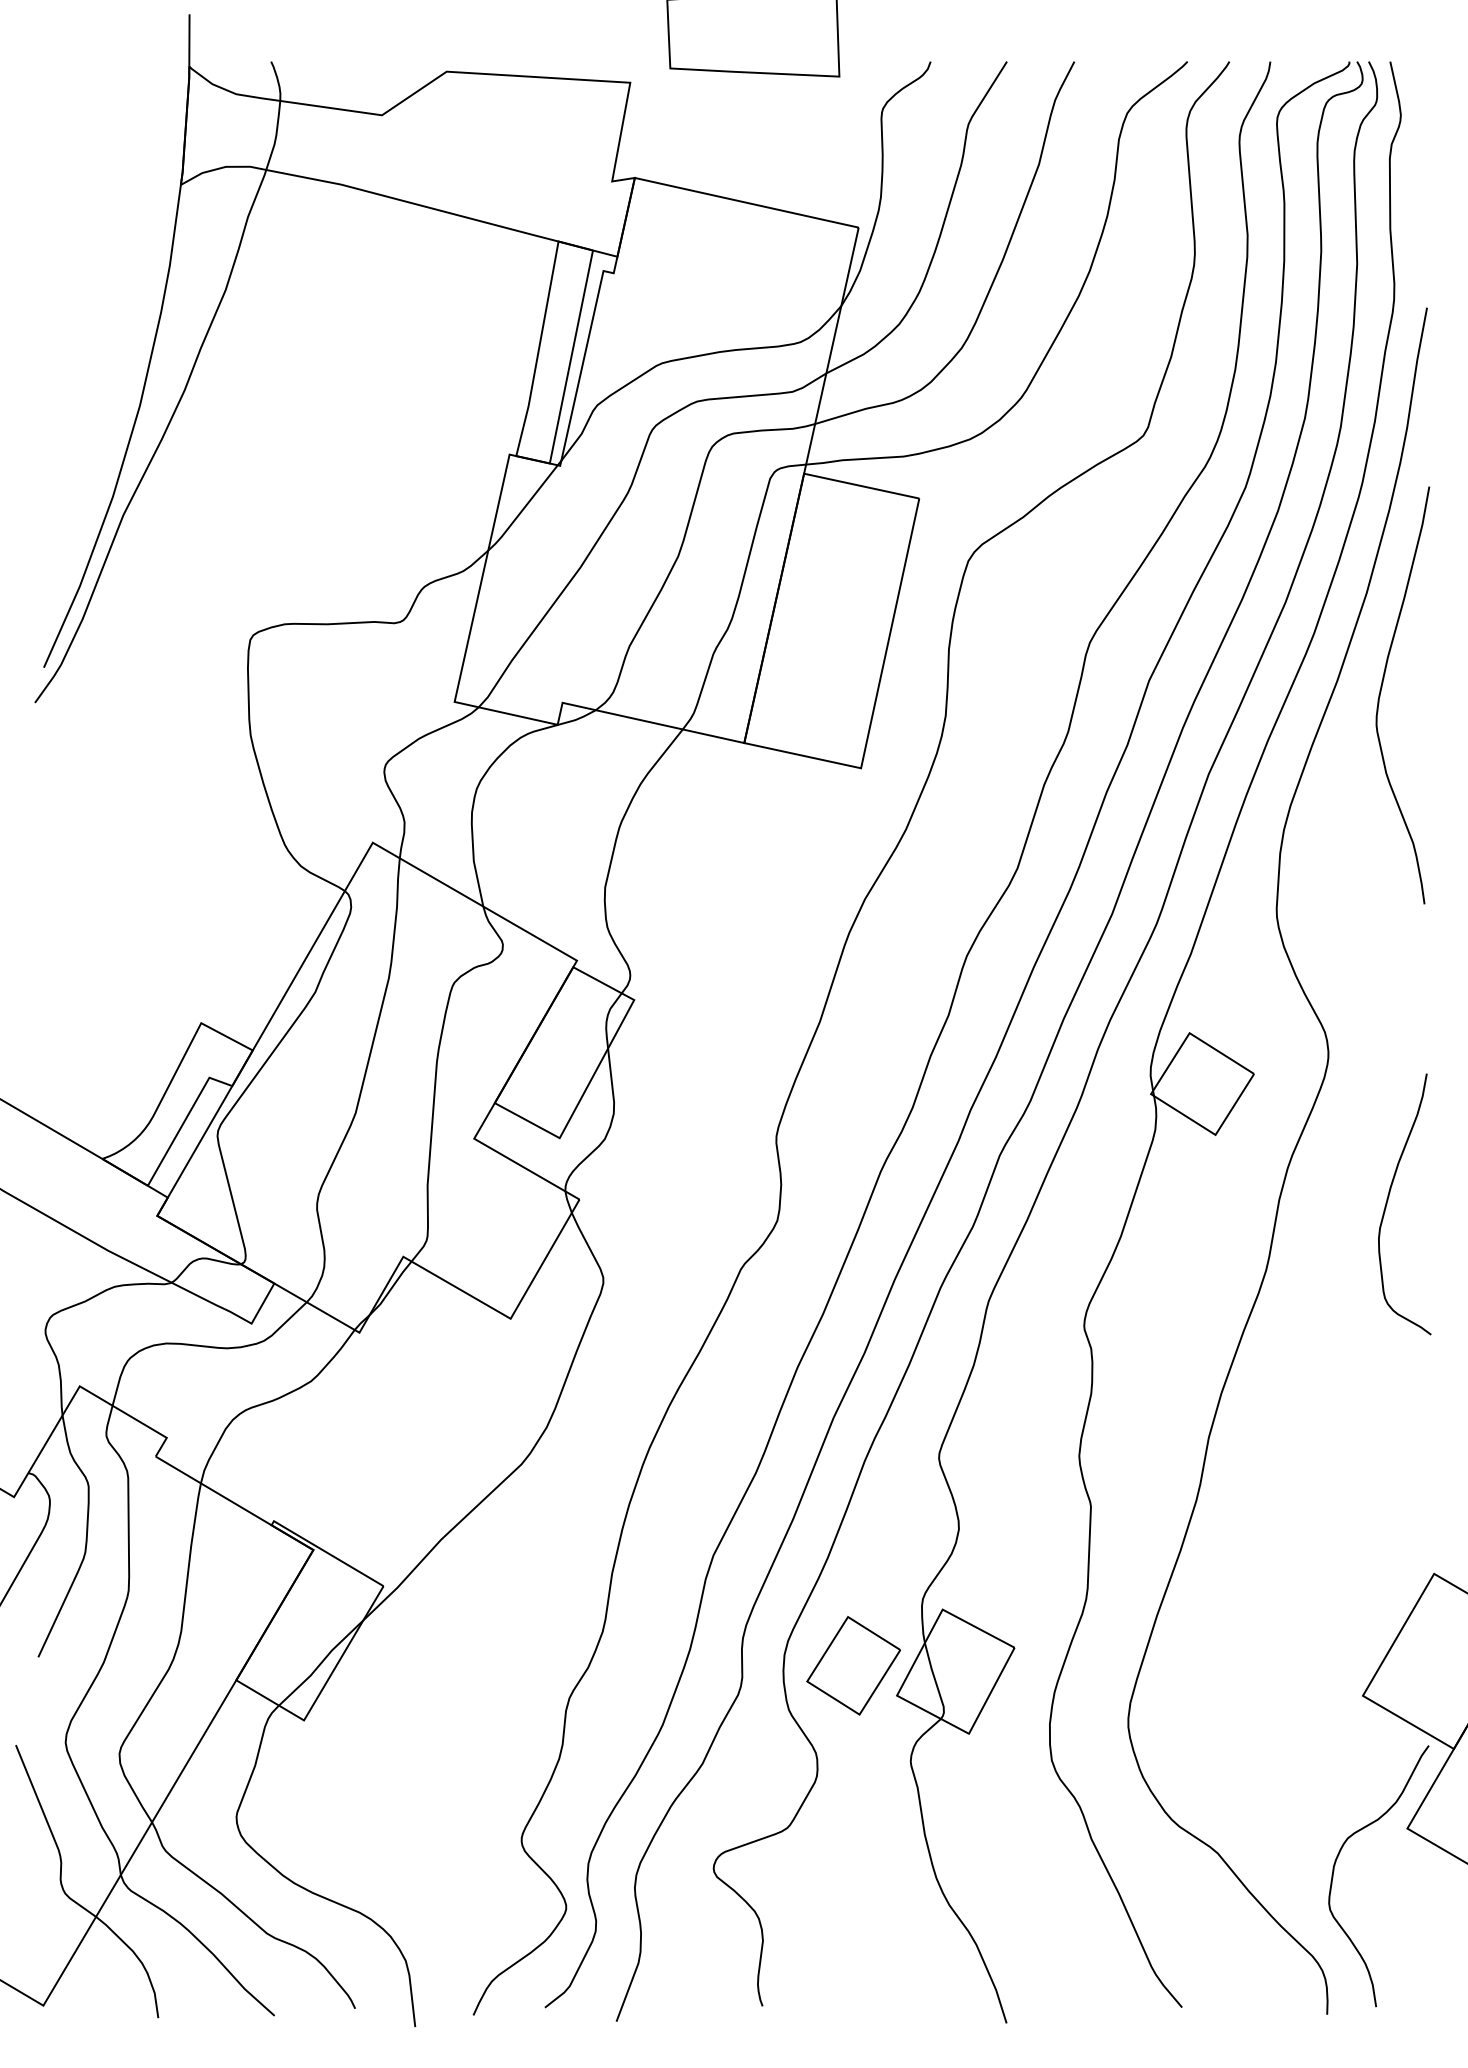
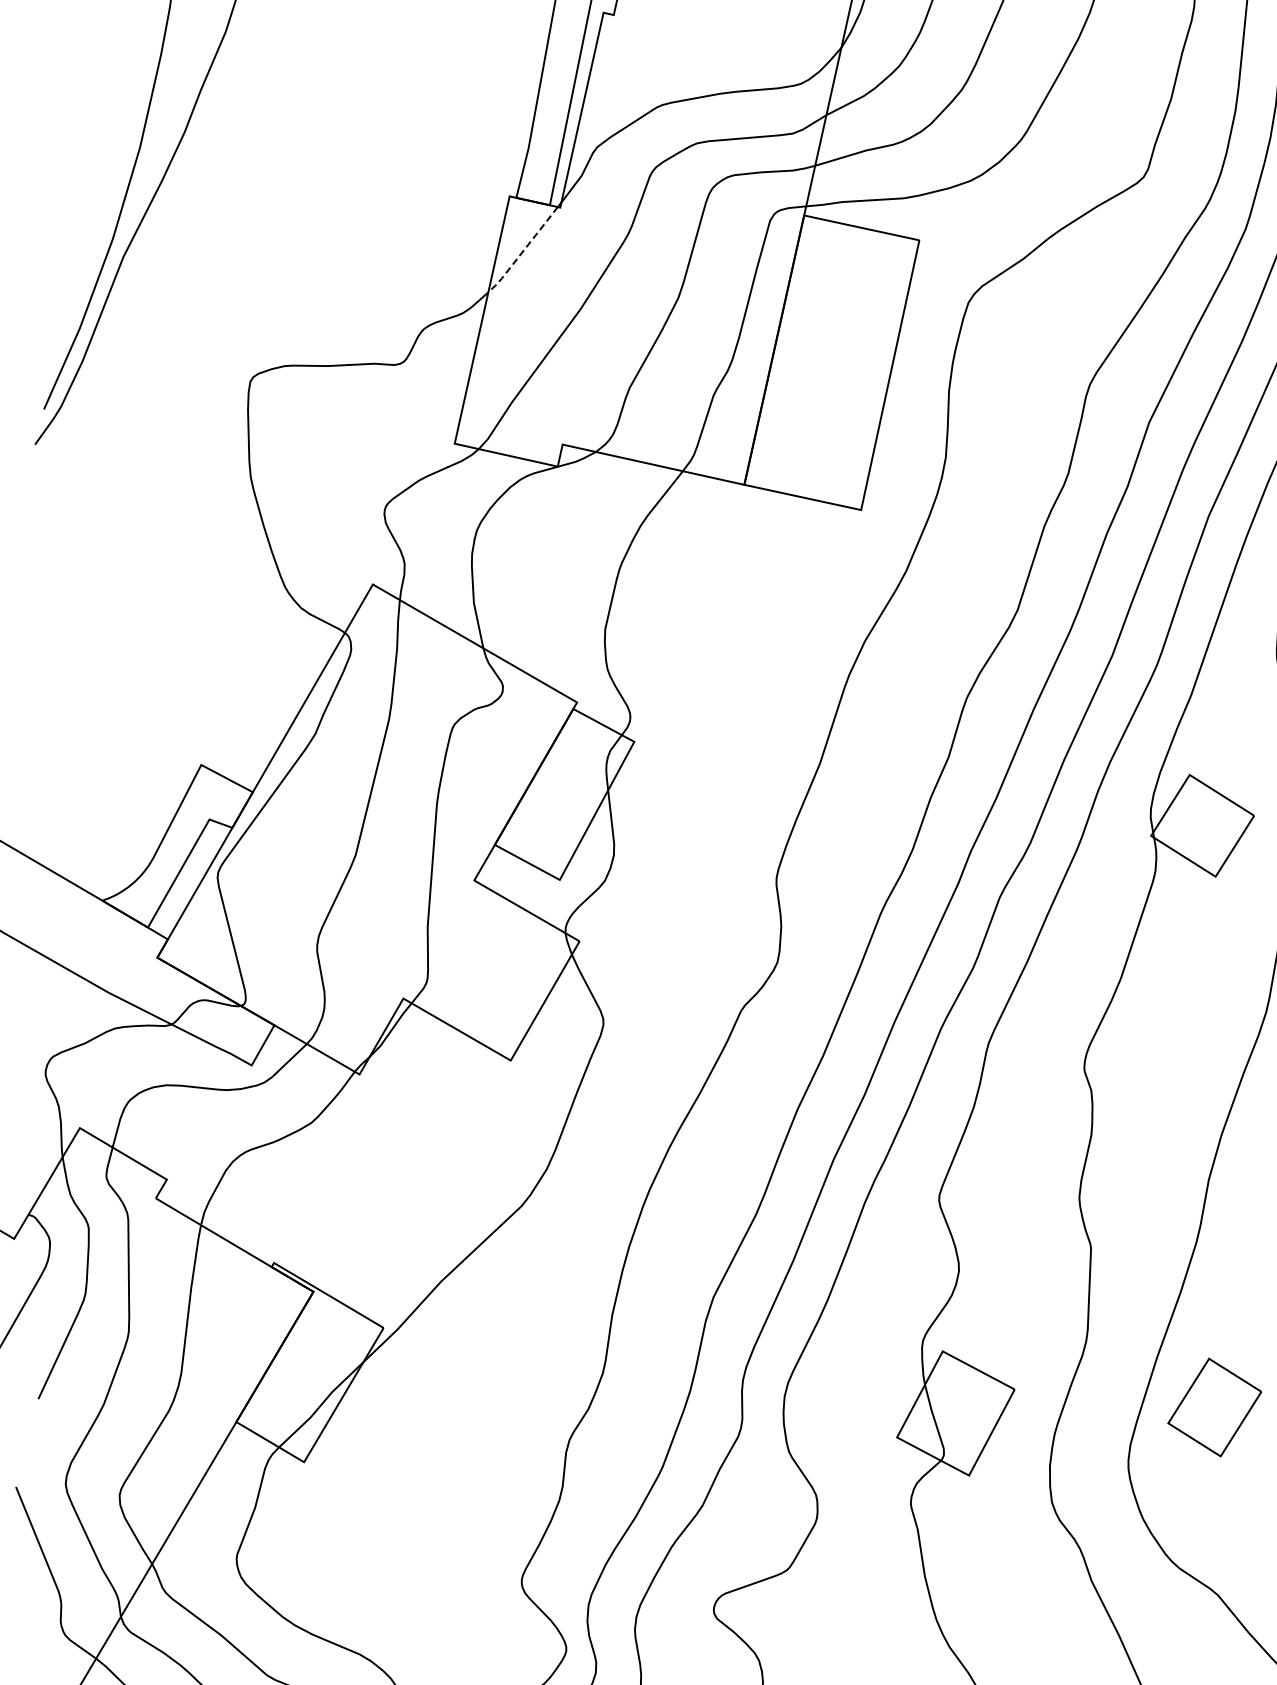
line: (522, 510) -> (522, 252), solid -> dashed
part: (853, 1665) -> (1214, 1407), moved

